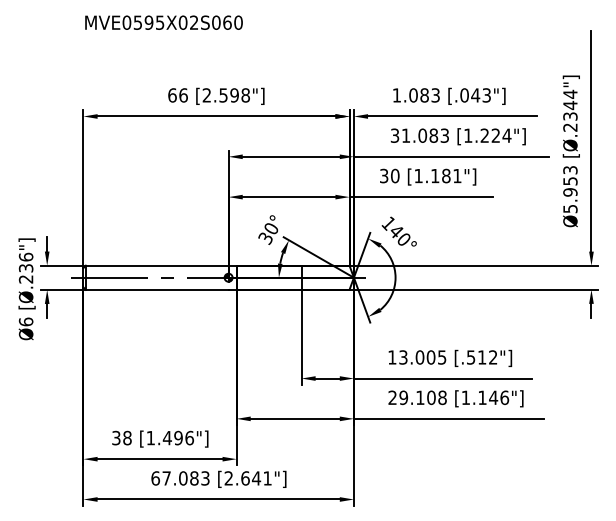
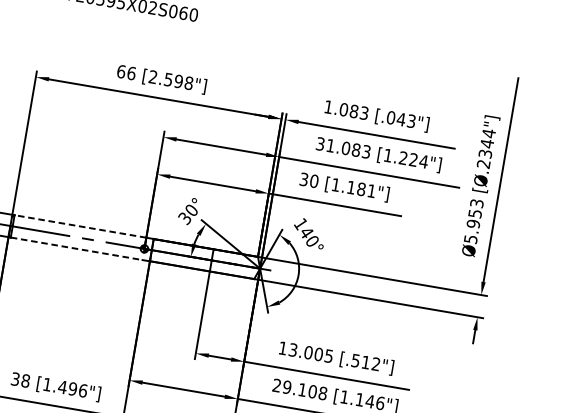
line: (156, 265) -> (79, 226), solid -> dashed
line: (157, 289) -> (76, 248), solid -> dashed

